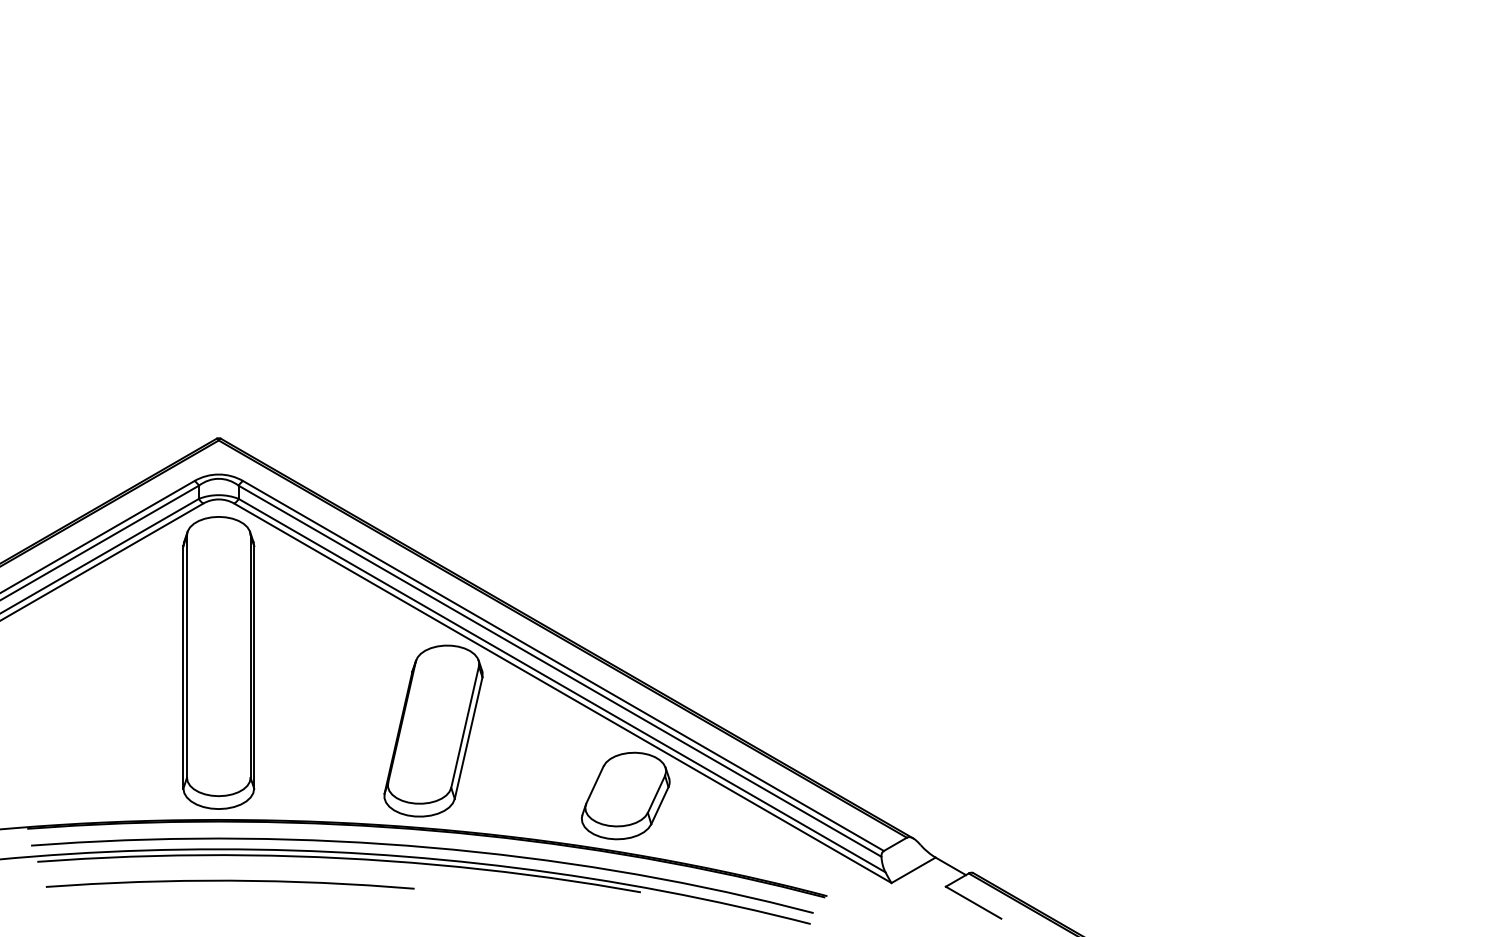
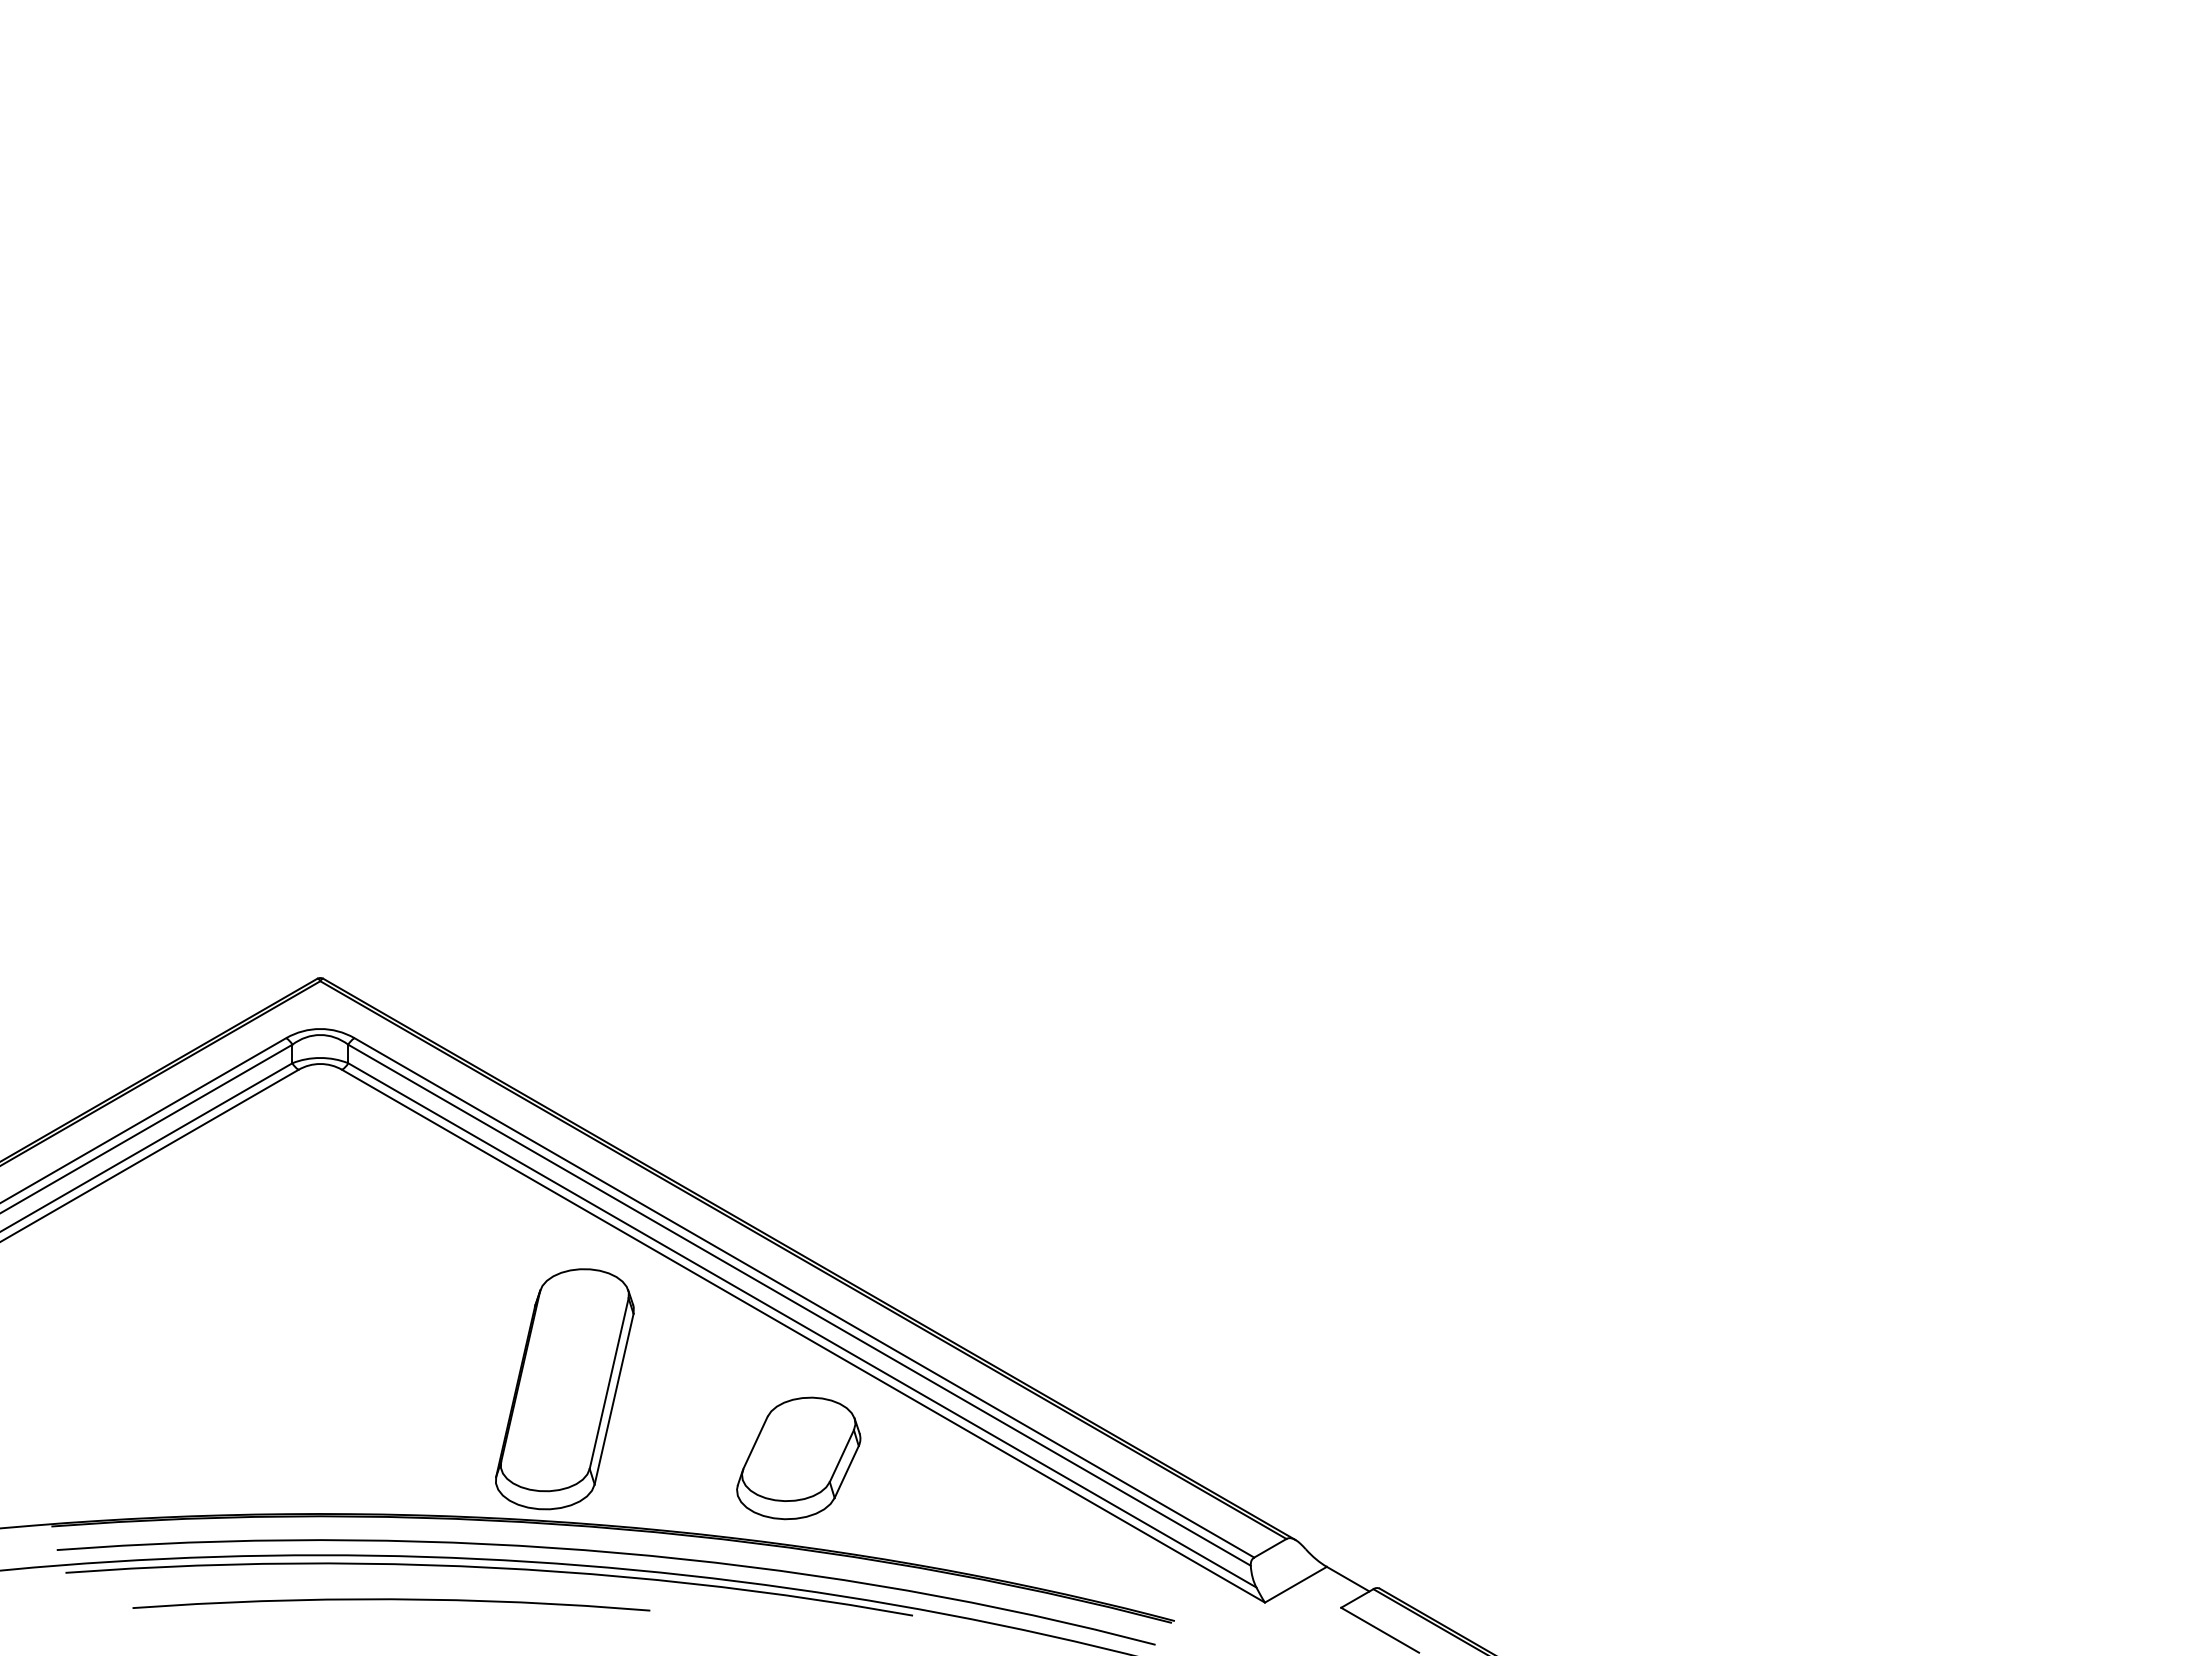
part: (218, 662) -> (319, 1293), removed
part: (433, 731) -> (564, 1389), moved
part: (625, 796) -> (798, 1458), moved
curve: (230, 881) -> (391, 1600), moved

